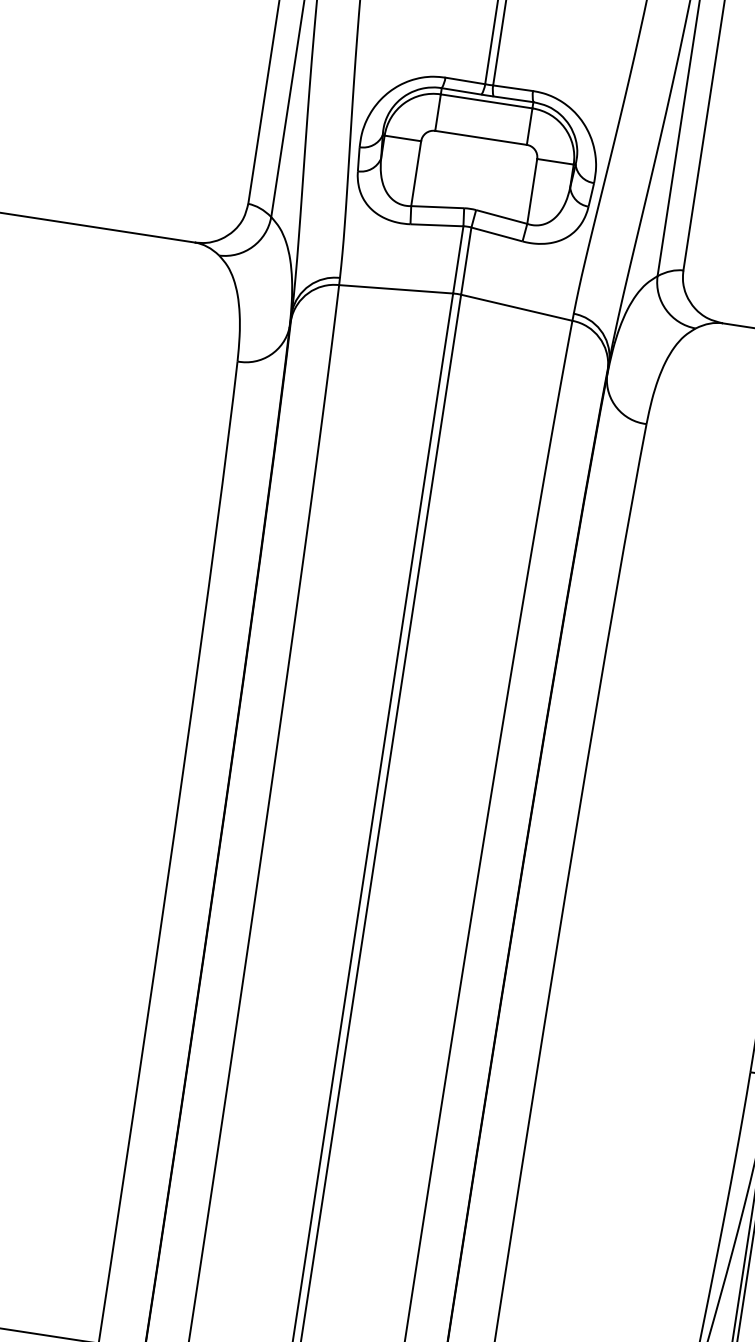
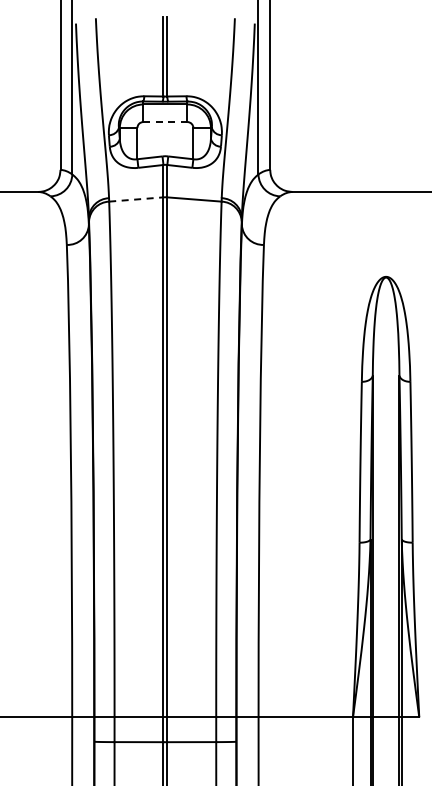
line: (481, 138) -> (165, 122), solid -> dashed
line: (396, 289) -> (136, 199), solid -> dashed

